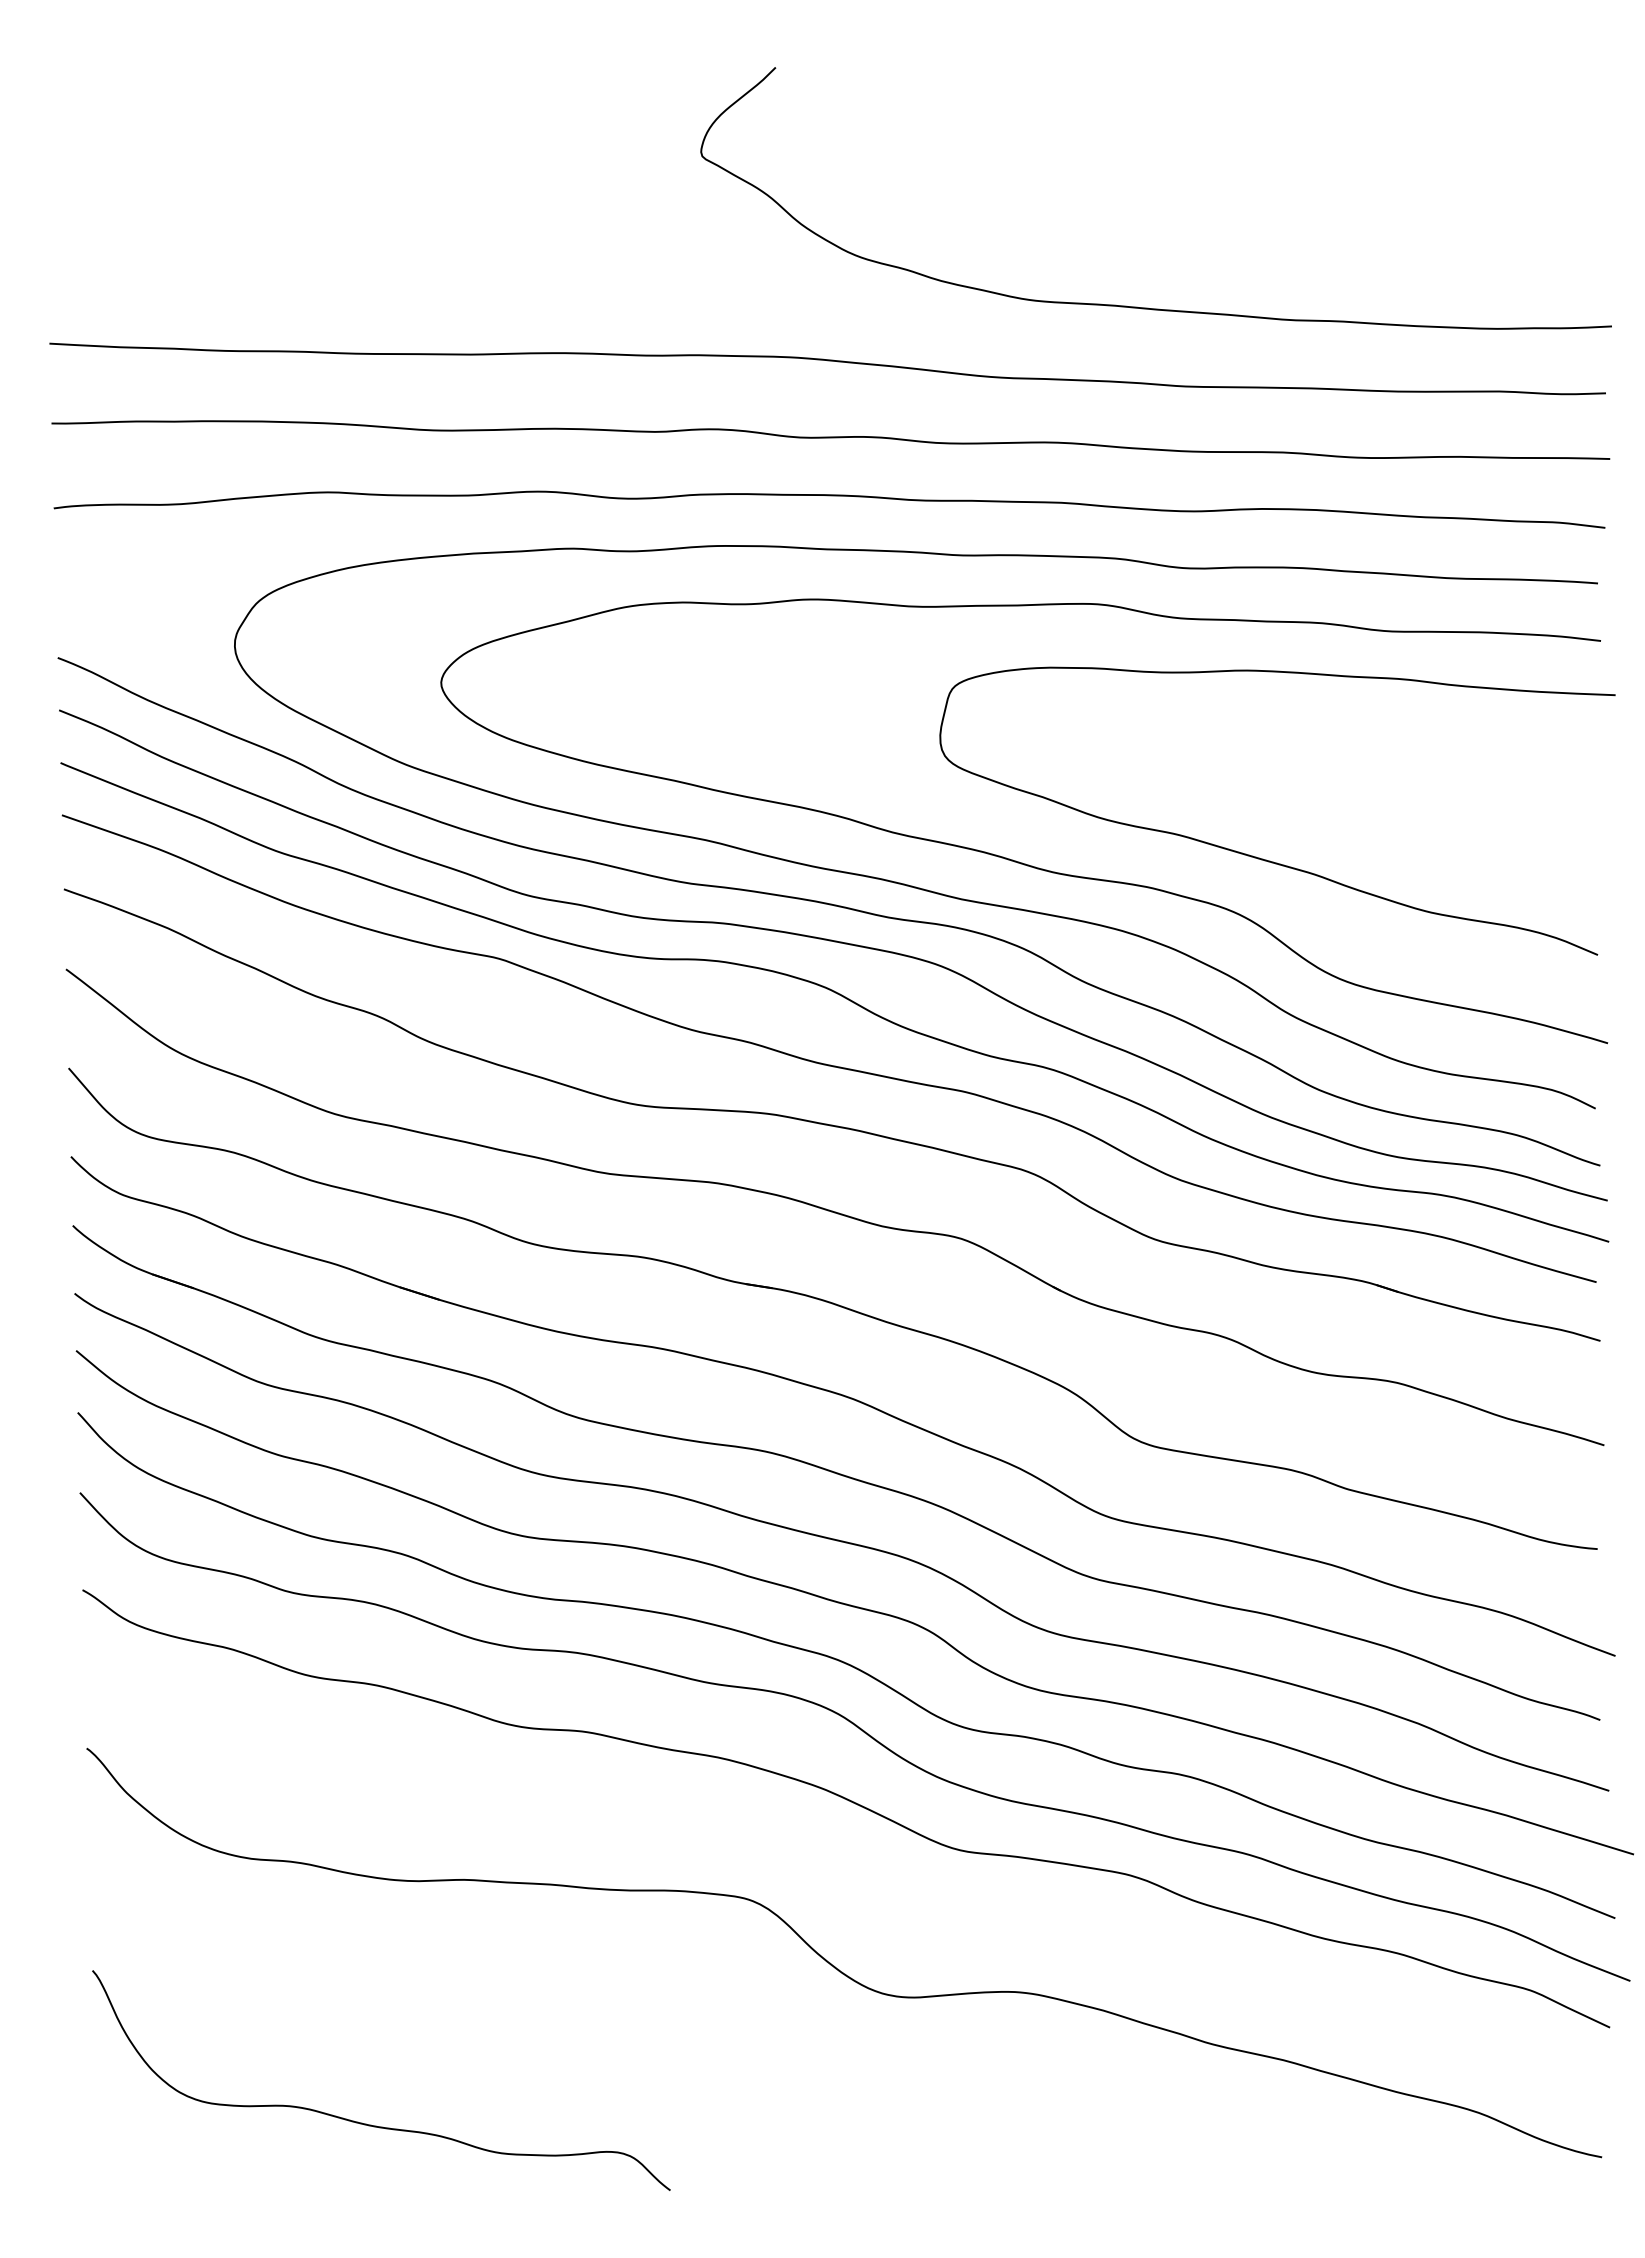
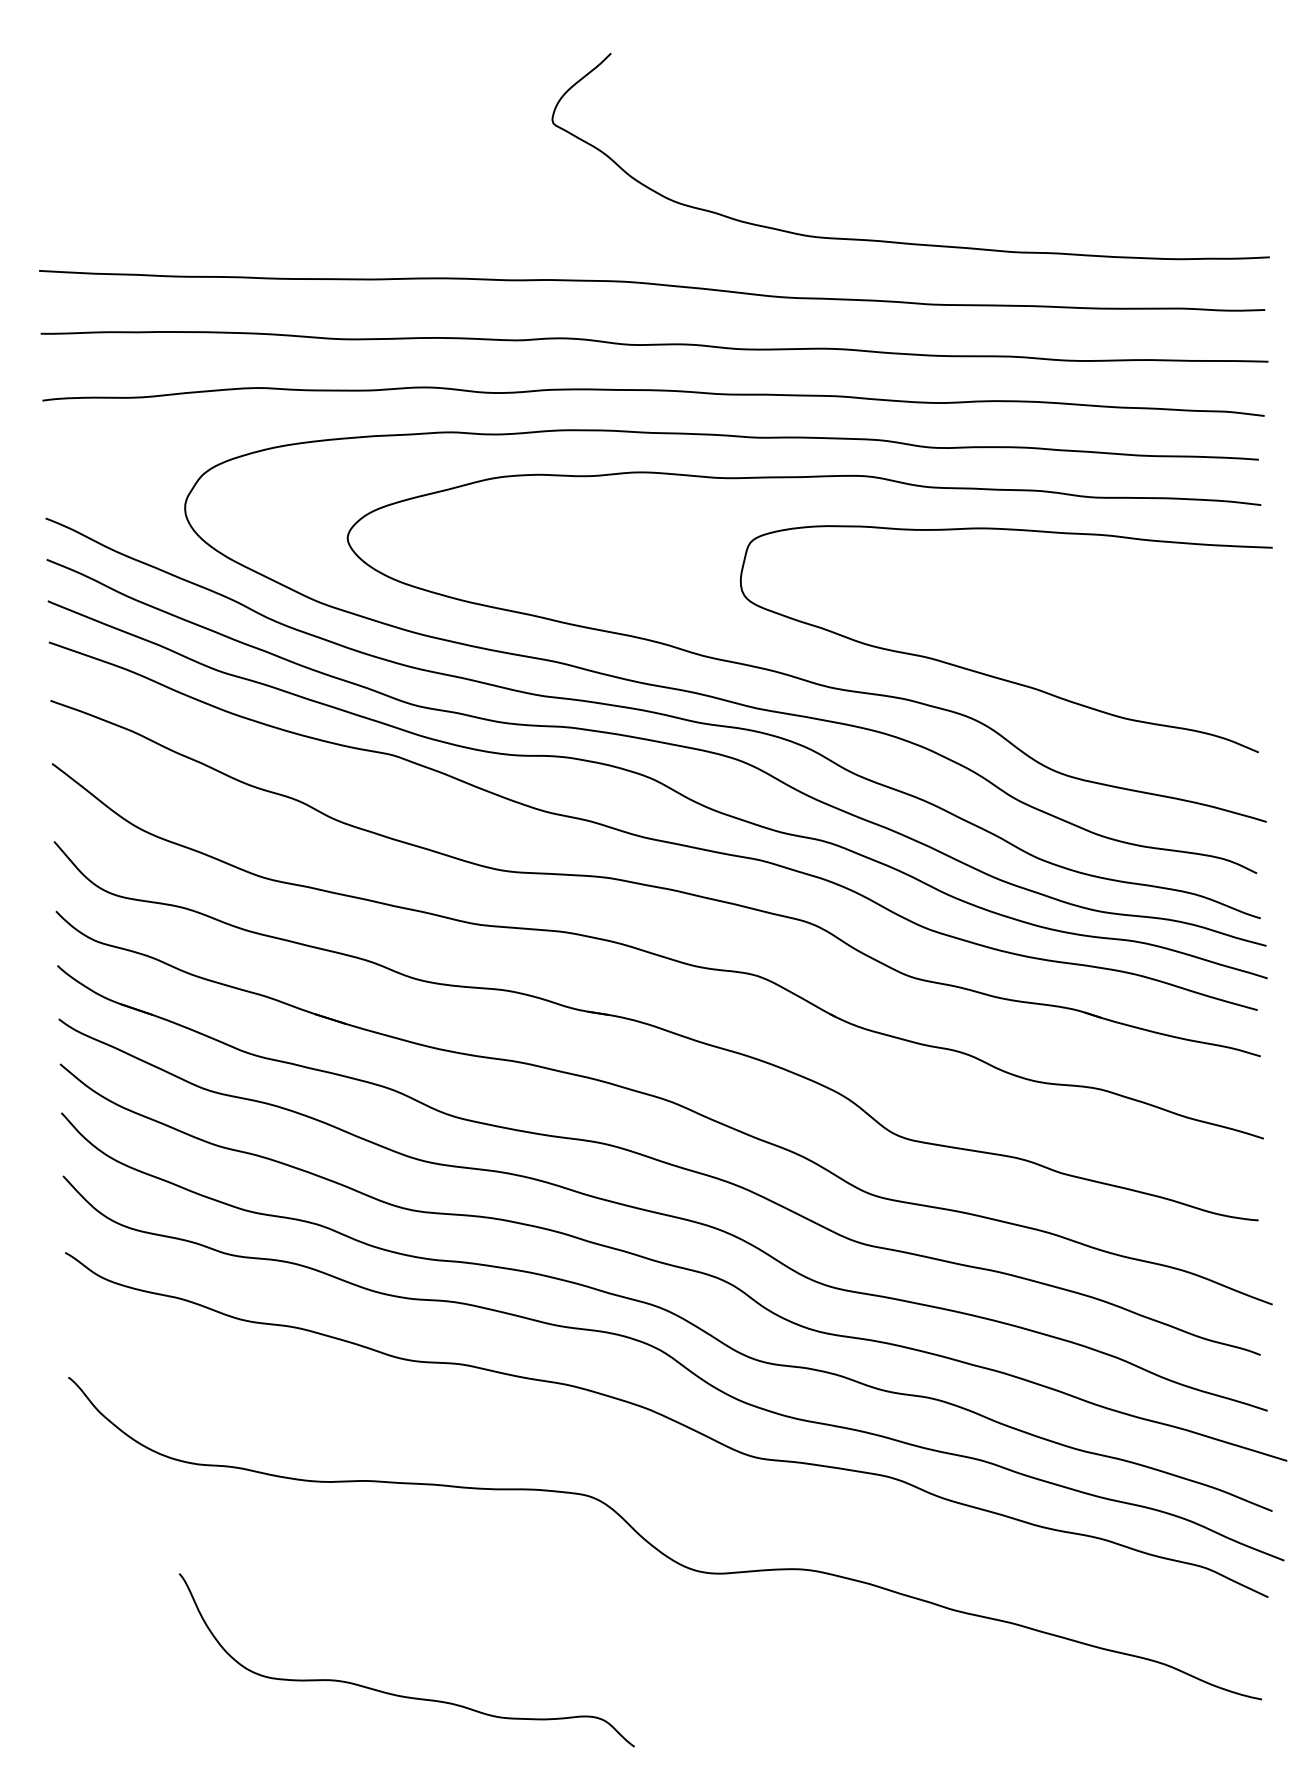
curve: (371, 2124) -> (399, 1694), moved

